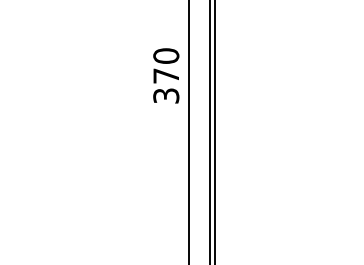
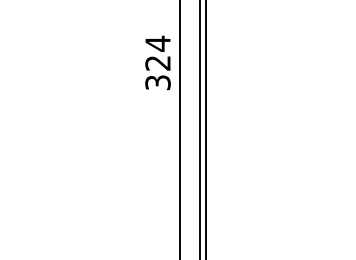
text: (165, 65) -> (157, 52), 370 -> 324

